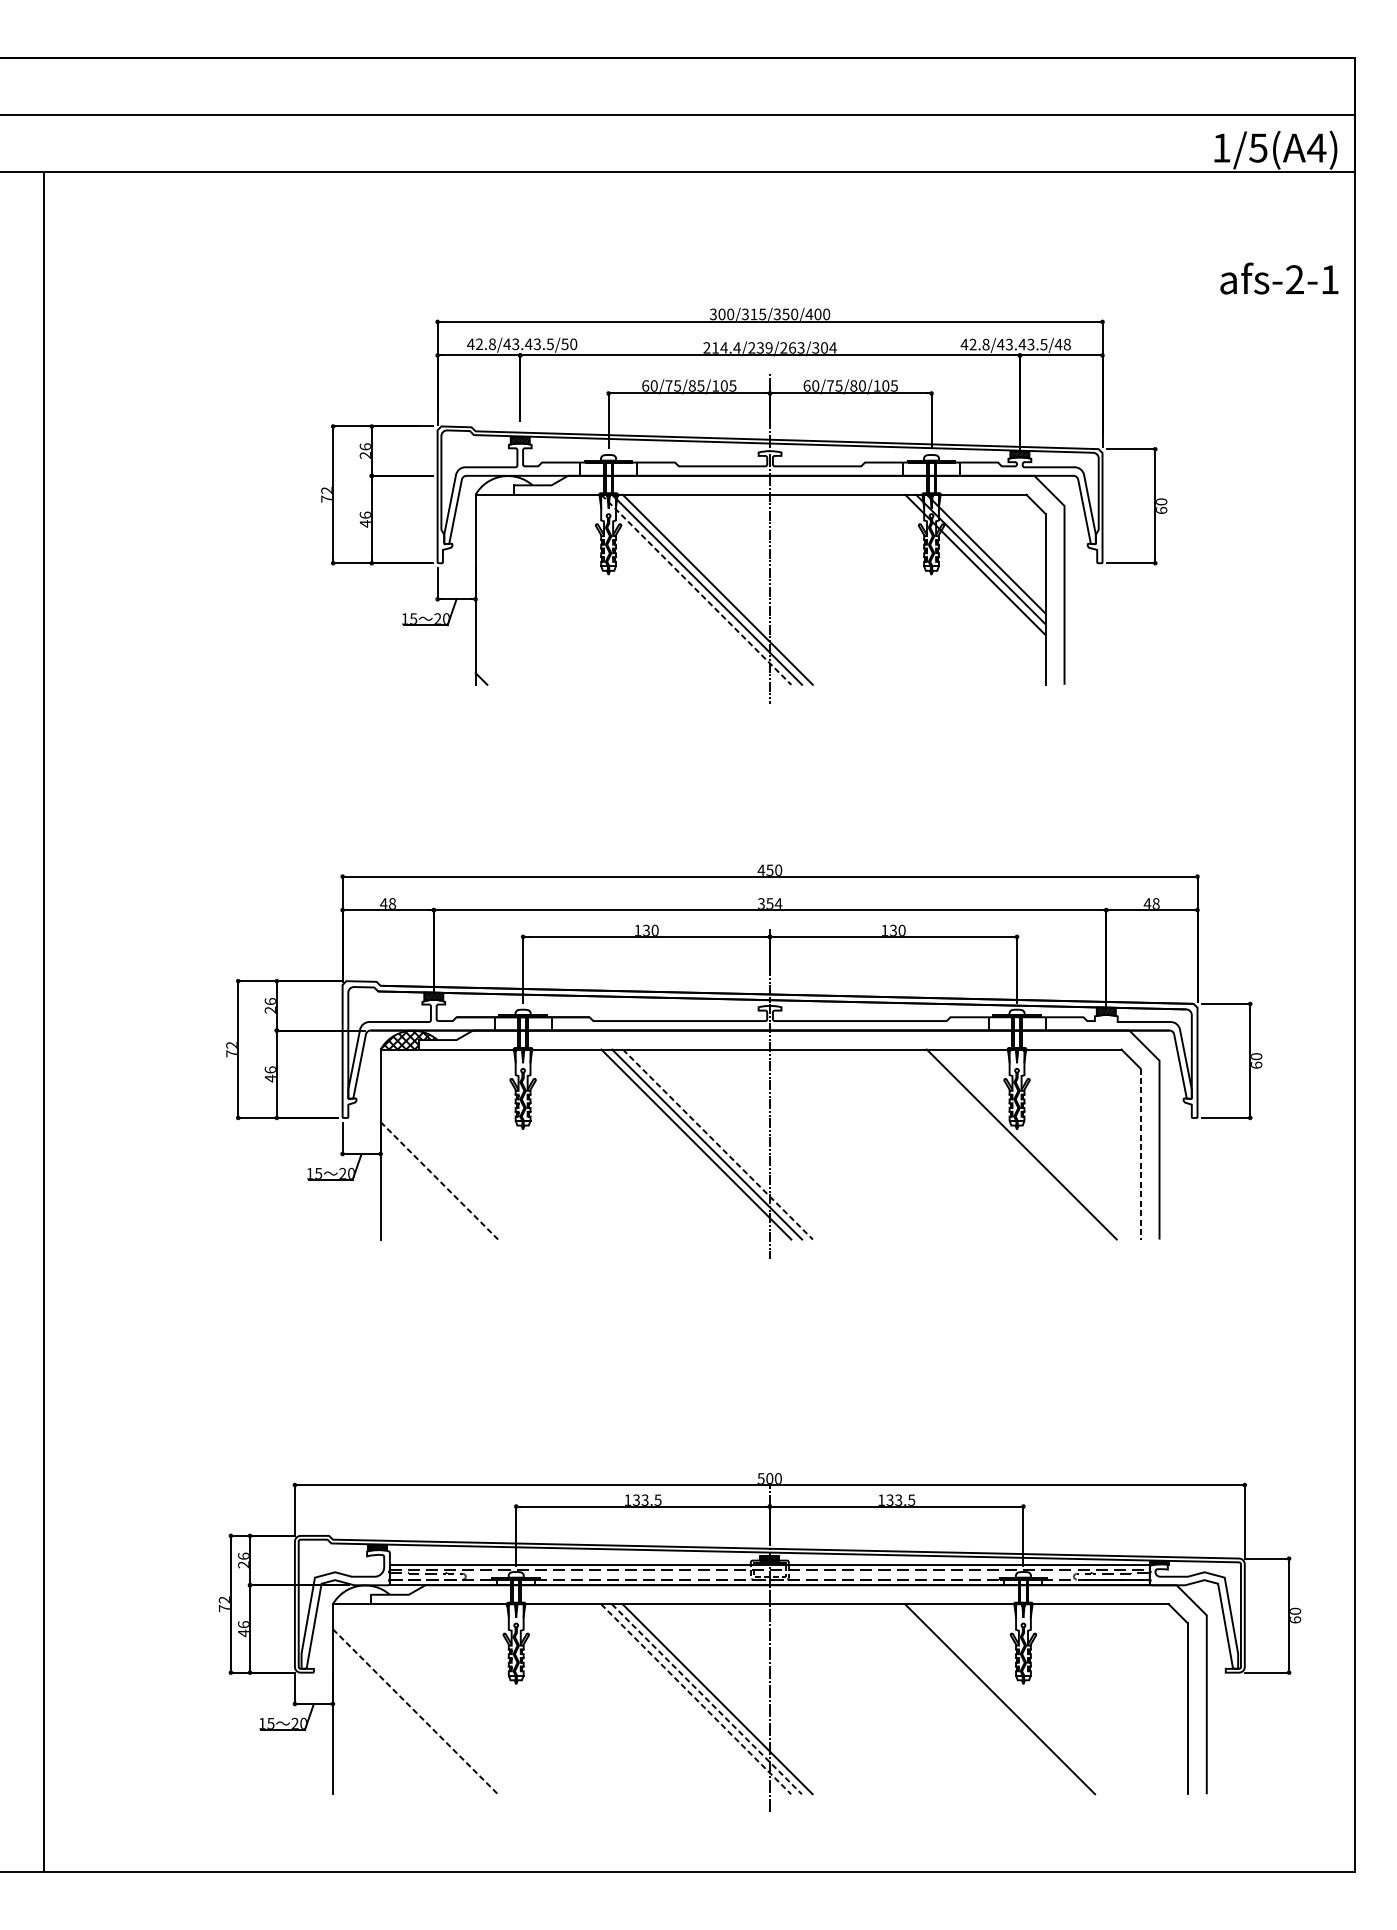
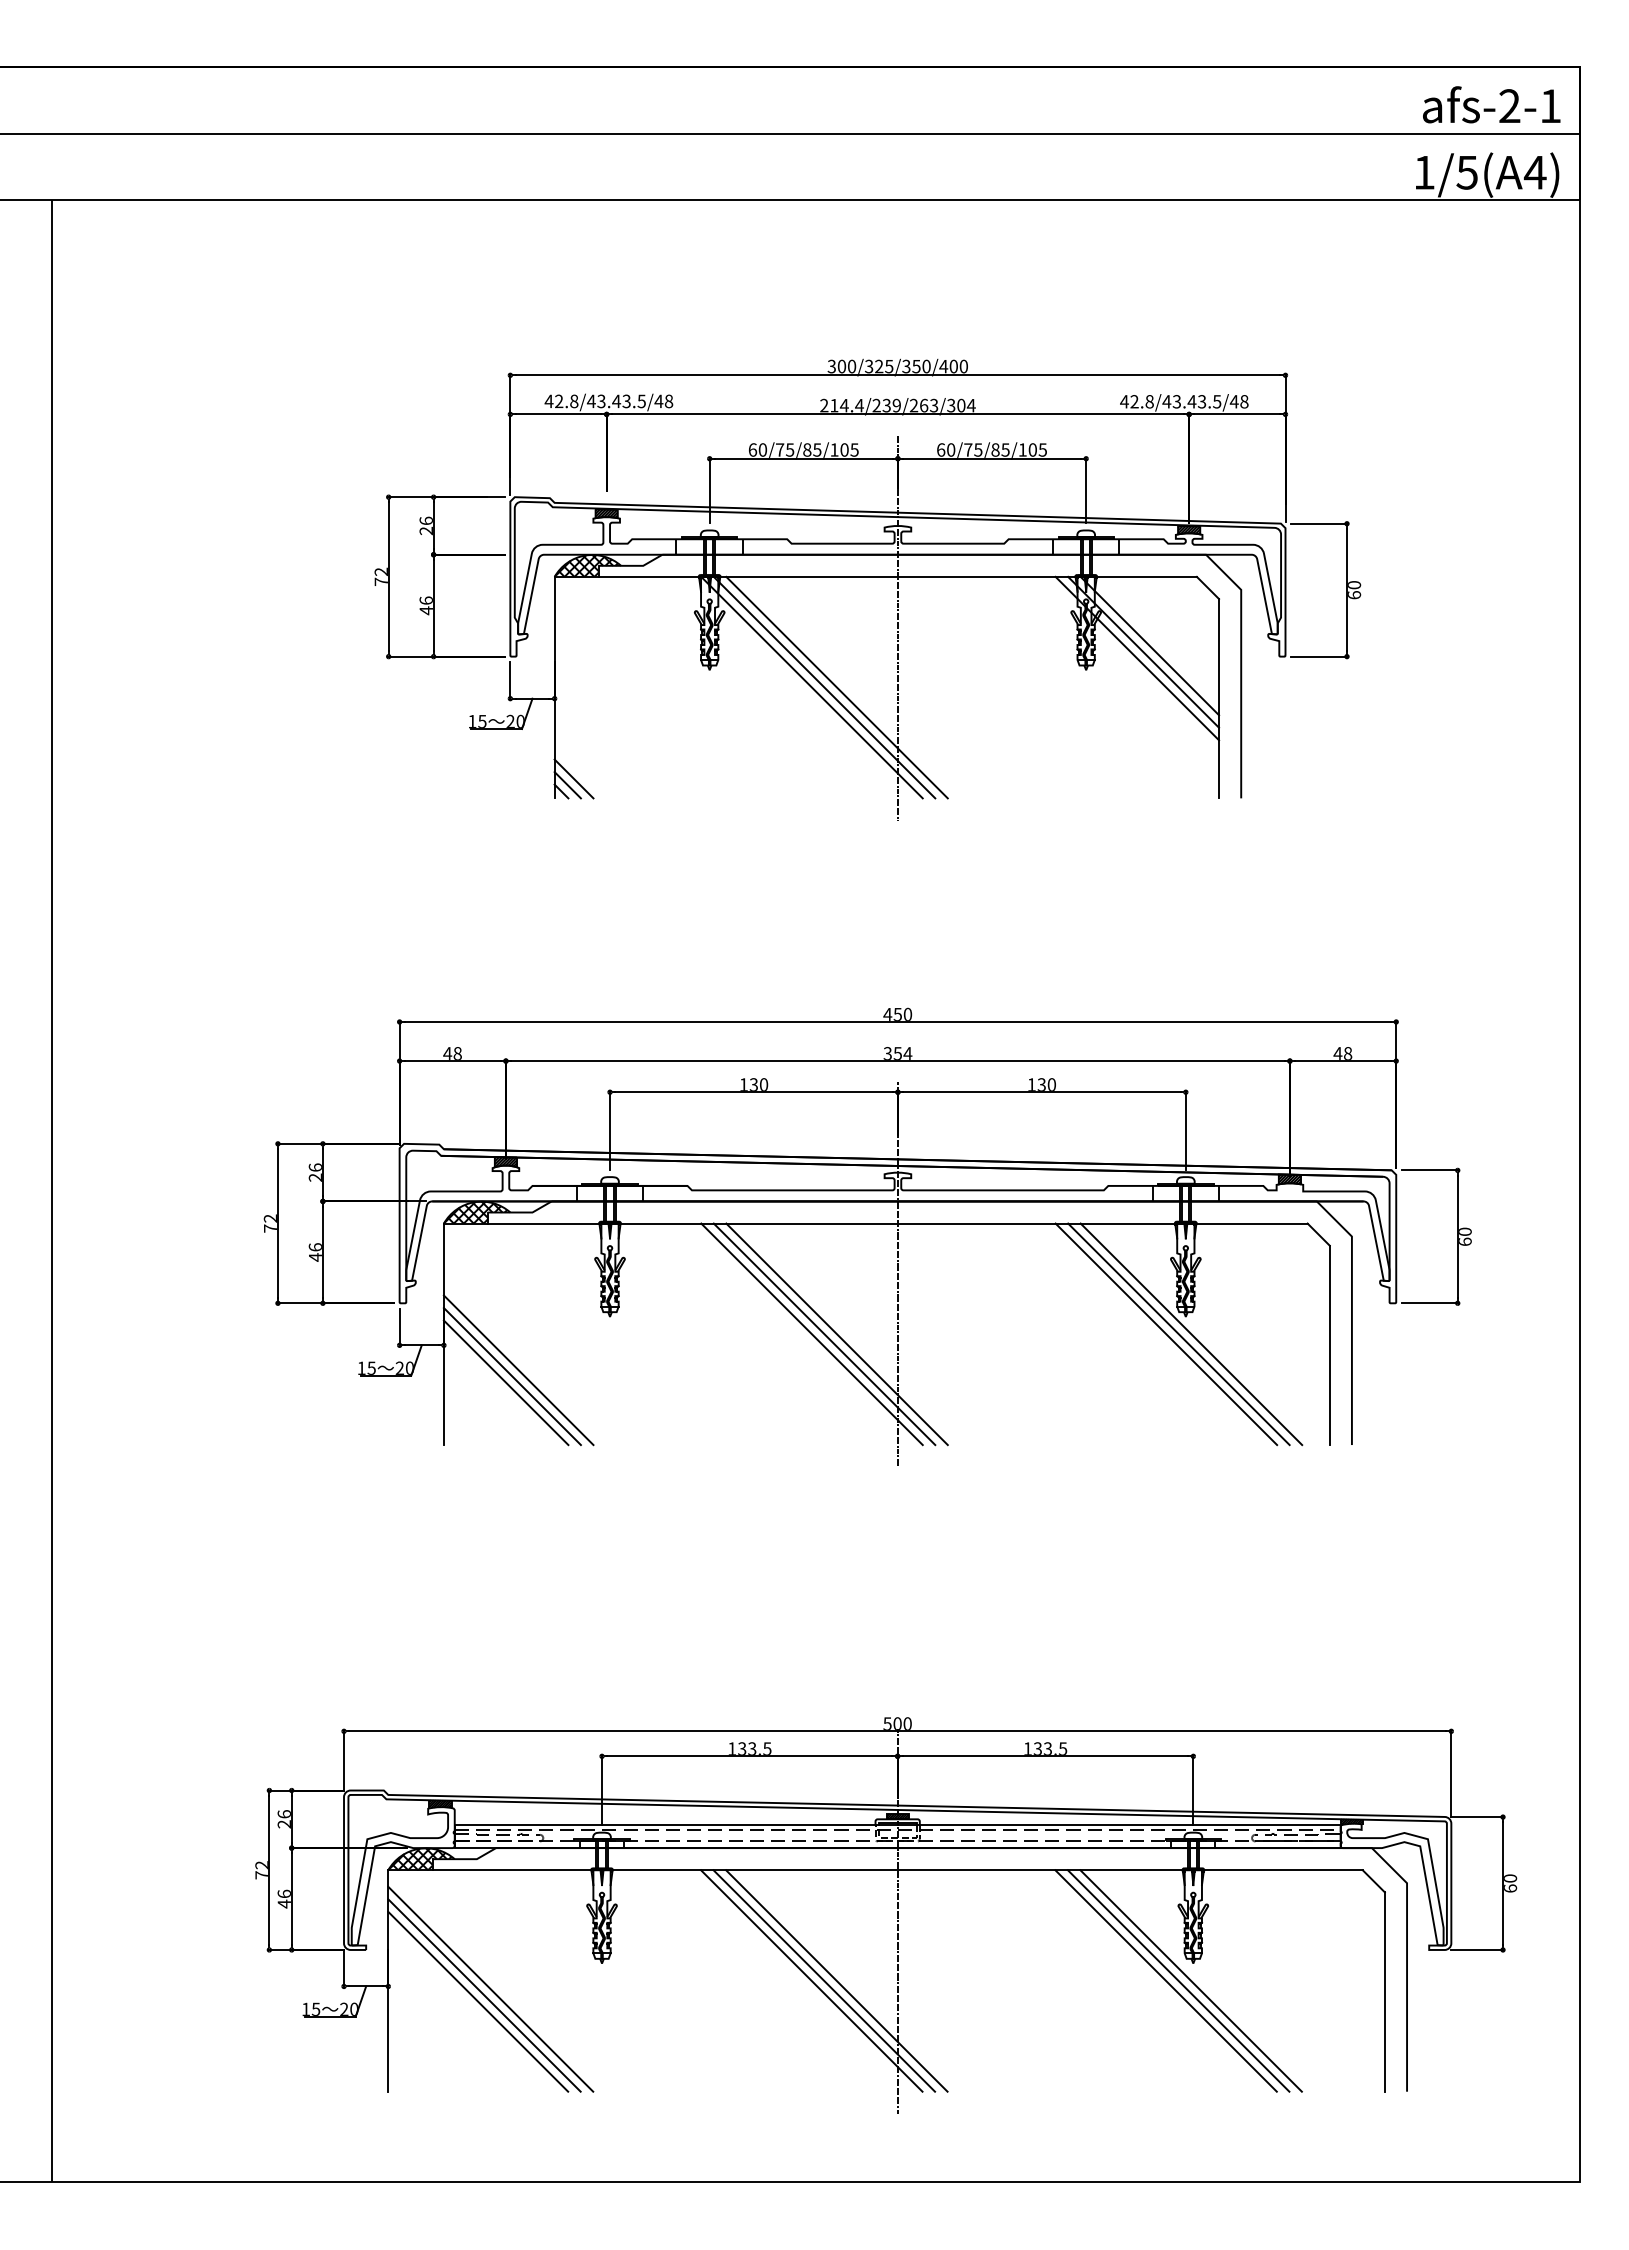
text: (1279, 278) -> (1491, 104), moved
text: (754, 314) -> (879, 366), 300/315/350/400 -> 300/325/350/400
text: (568, 344) -> (663, 401), 42.8/43.43.5/50 -> 42.8/43.43.5/48
text: (862, 385) -> (1005, 449), 60/75/80/105 -> 60/75/85/105
hatch: (502, 485) -> (585, 565), added
line: (696, 589) -> (812, 687), dashed -> solid
line: (491, 667) -> (573, 778), added
line: (486, 673) -> (567, 785), added
line: (718, 1144) -> (837, 1334), dashed -> solid
line: (1000, 1144) -> (1166, 1334), added
line: (1010, 1144) -> (1178, 1334), added
line: (1140, 1154) -> (1329, 1345), dashed -> solid
line: (444, 1175) -> (518, 1370), added
line: (439, 1180) -> (512, 1376), dashed -> solid
line: (433, 1185) -> (505, 1382), added
hatch: (359, 1595) -> (419, 1859), added
line: (695, 1698) -> (811, 1980), dashed -> solid
line: (707, 1698) -> (824, 1980), dashed -> solid
line: (1010, 1698) -> (1178, 1980), added
line: (1021, 1698) -> (1190, 1980), added
line: (420, 1705) -> (490, 1988), added
line: (415, 1711) -> (484, 1995), dashed -> solid
line: (410, 1716) -> (478, 2001), added

